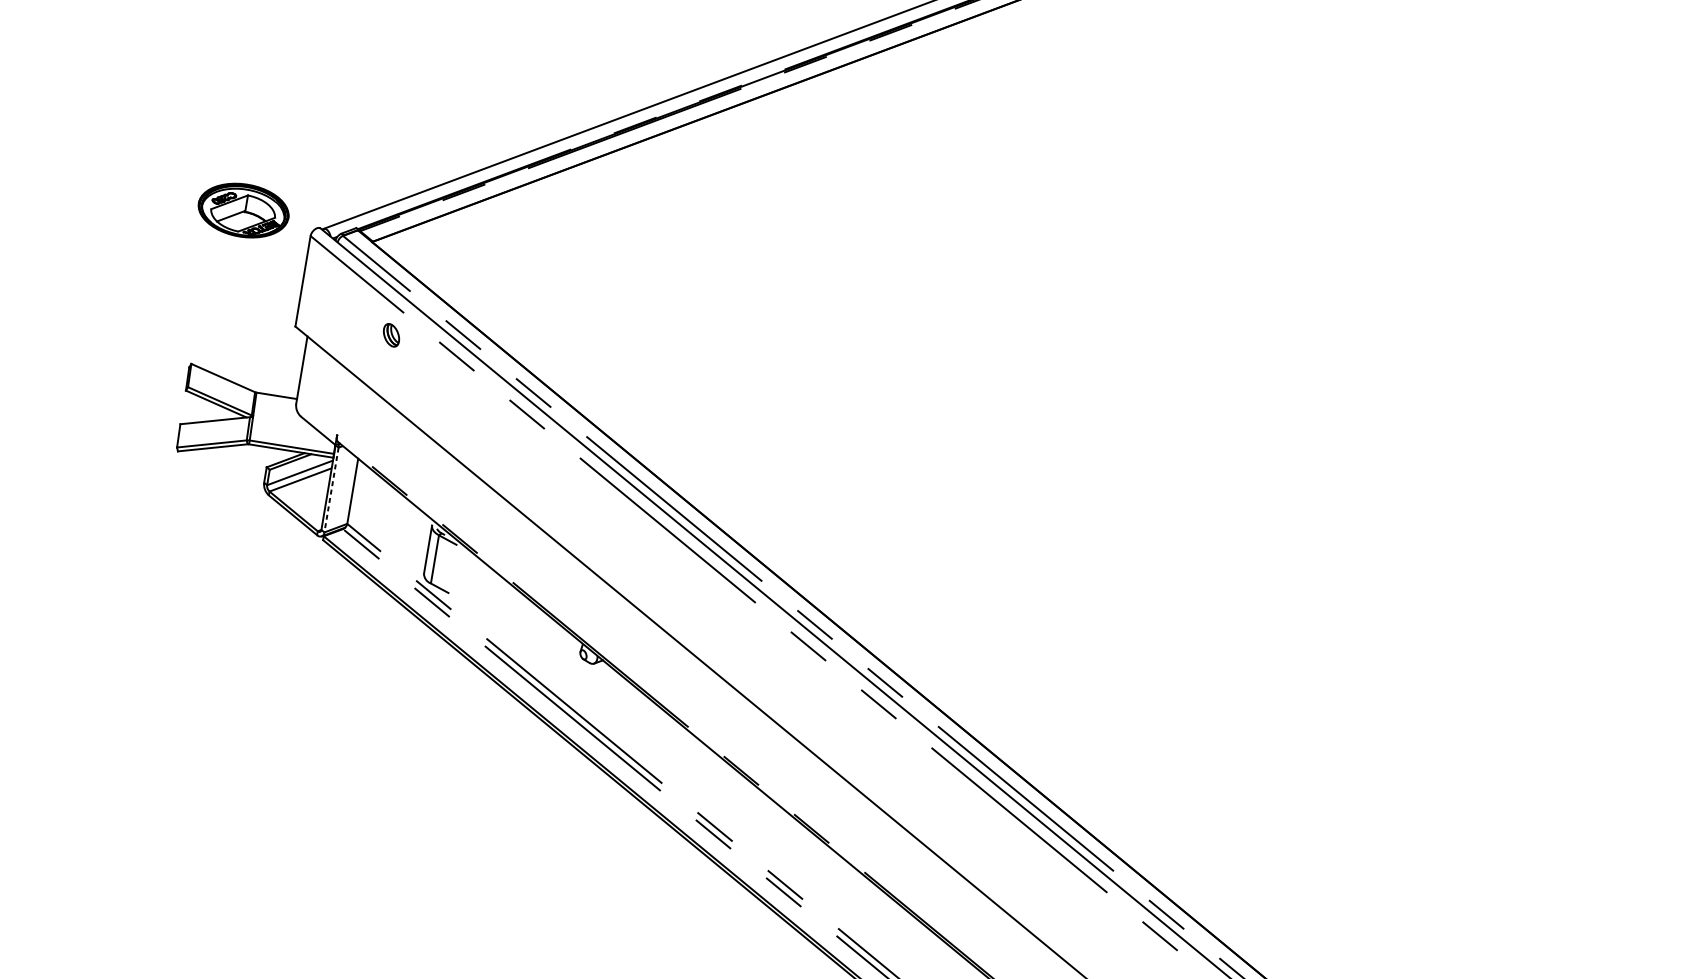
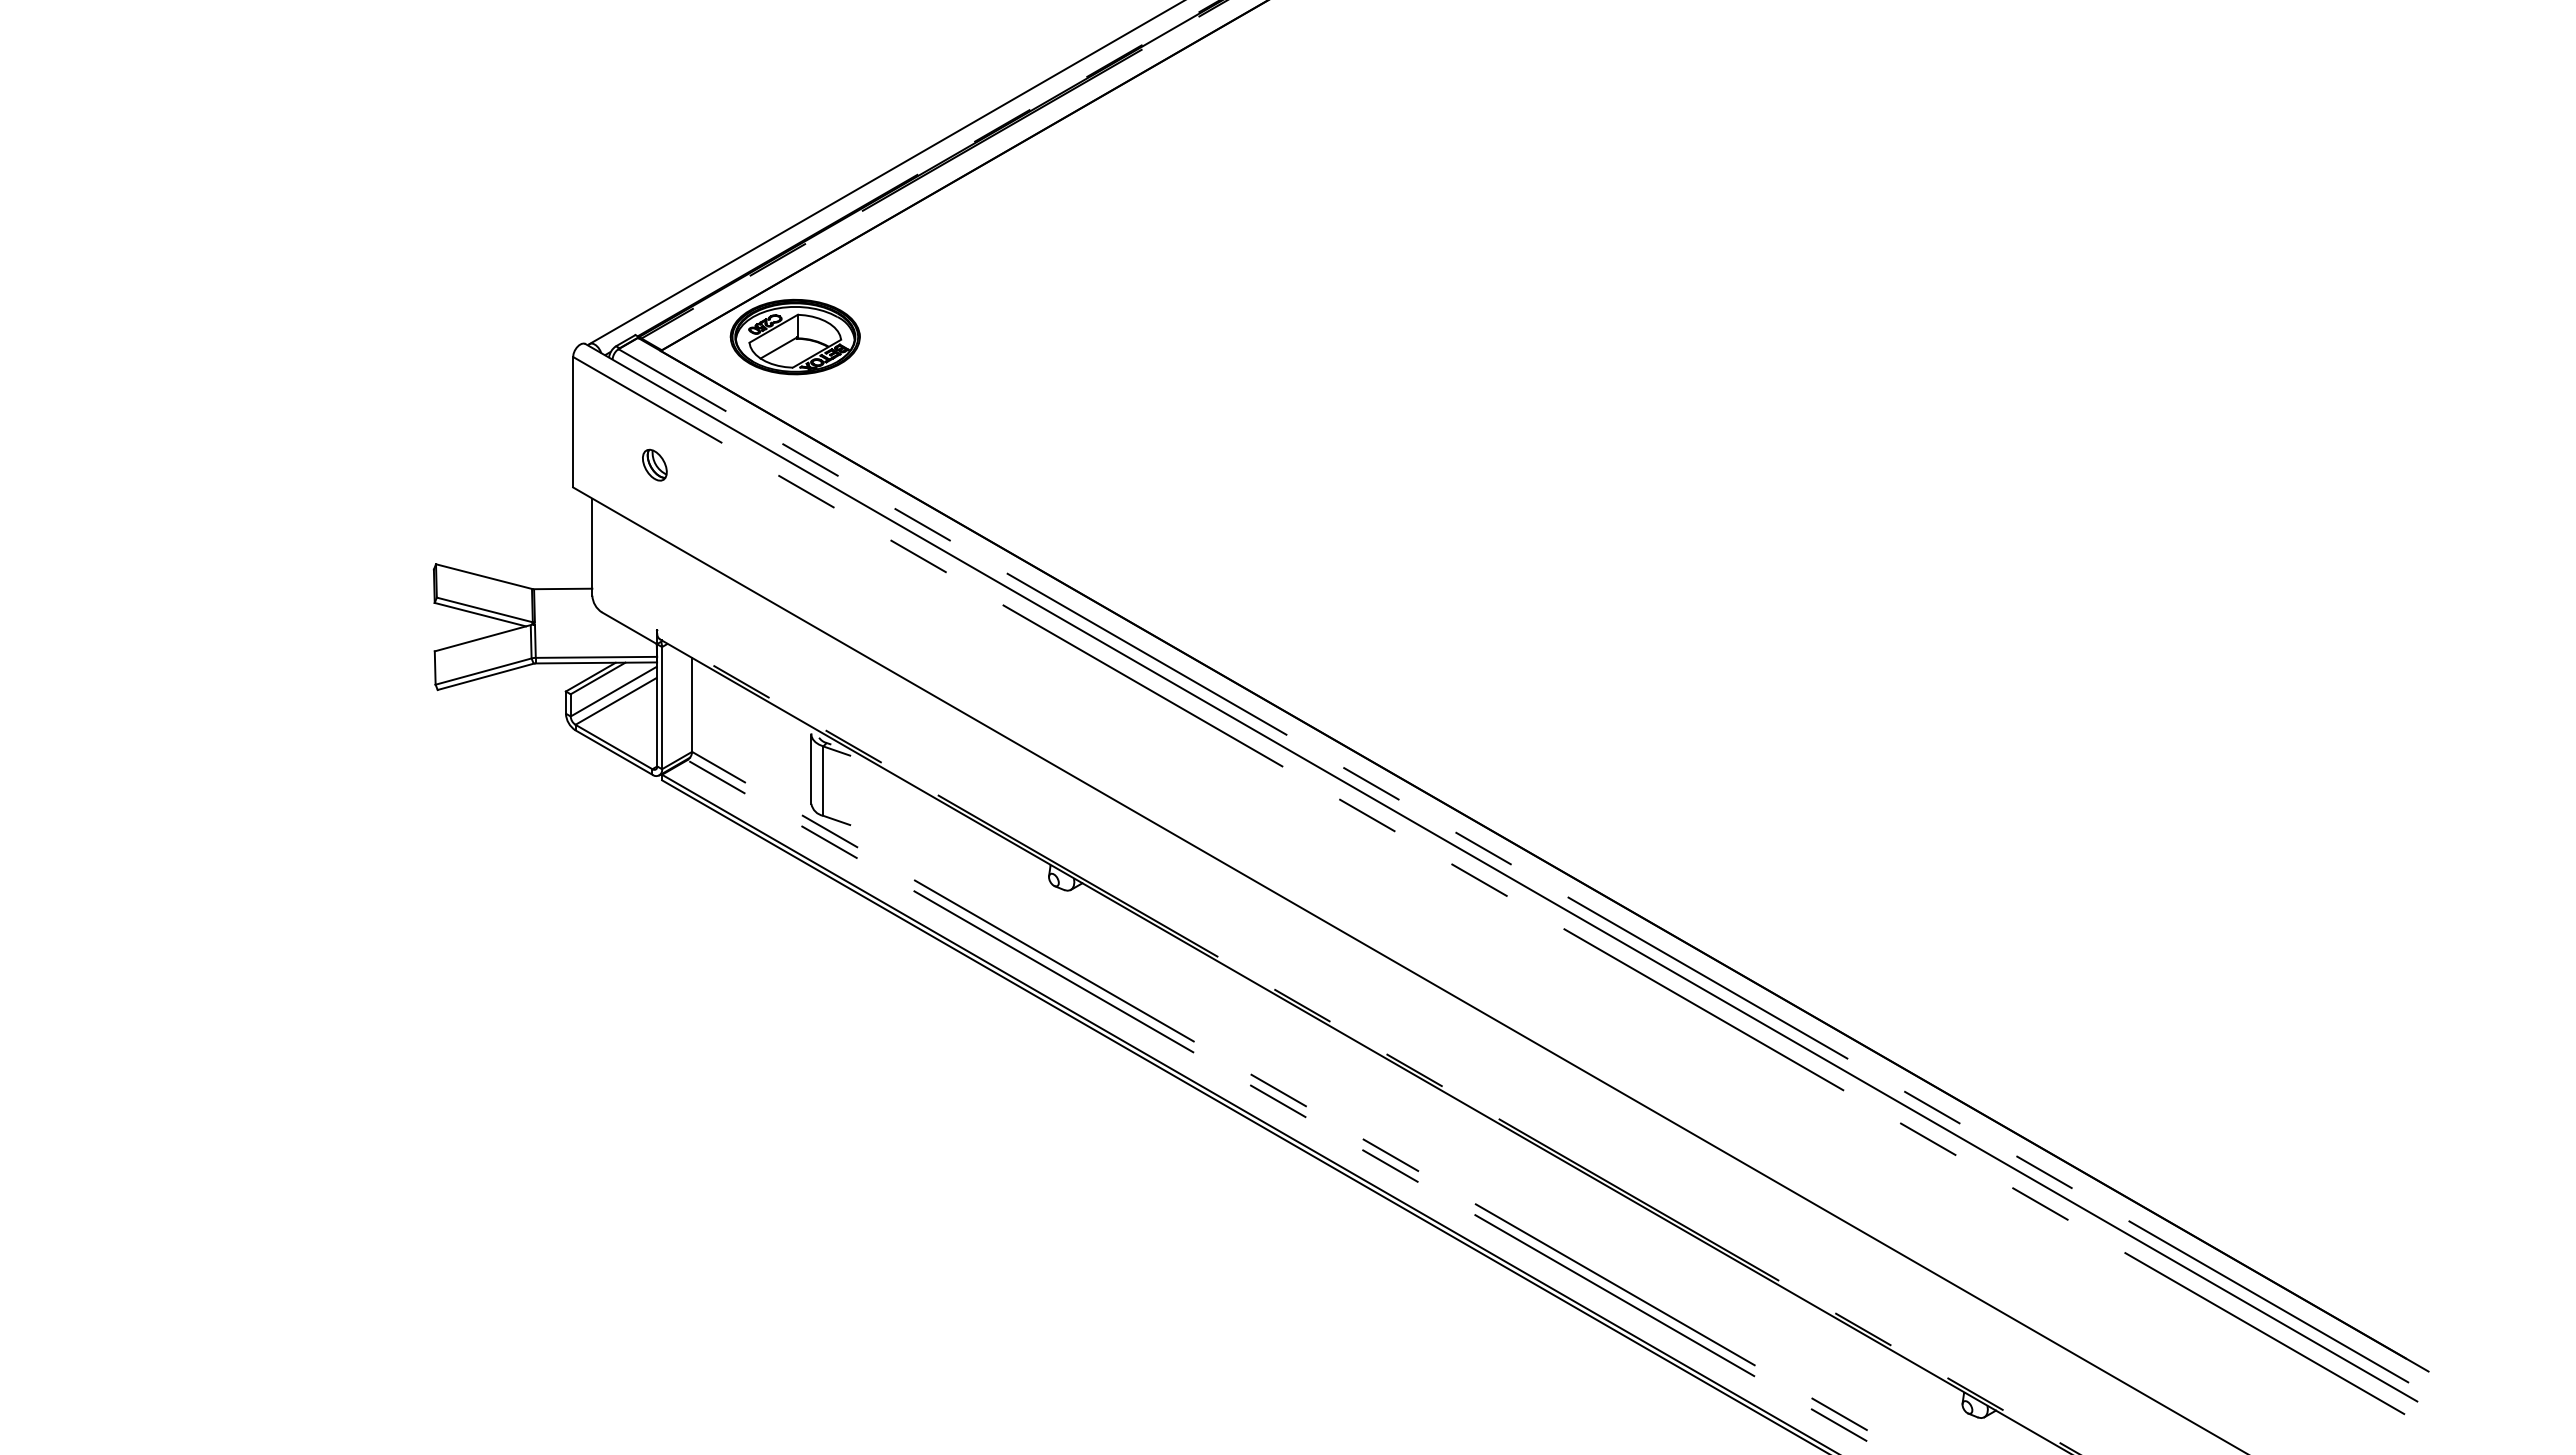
part: (243, 210) -> (794, 336), moved
part: (391, 334) -> (654, 464), moved
line: (331, 490) -> (662, 708), dashed -> solid

